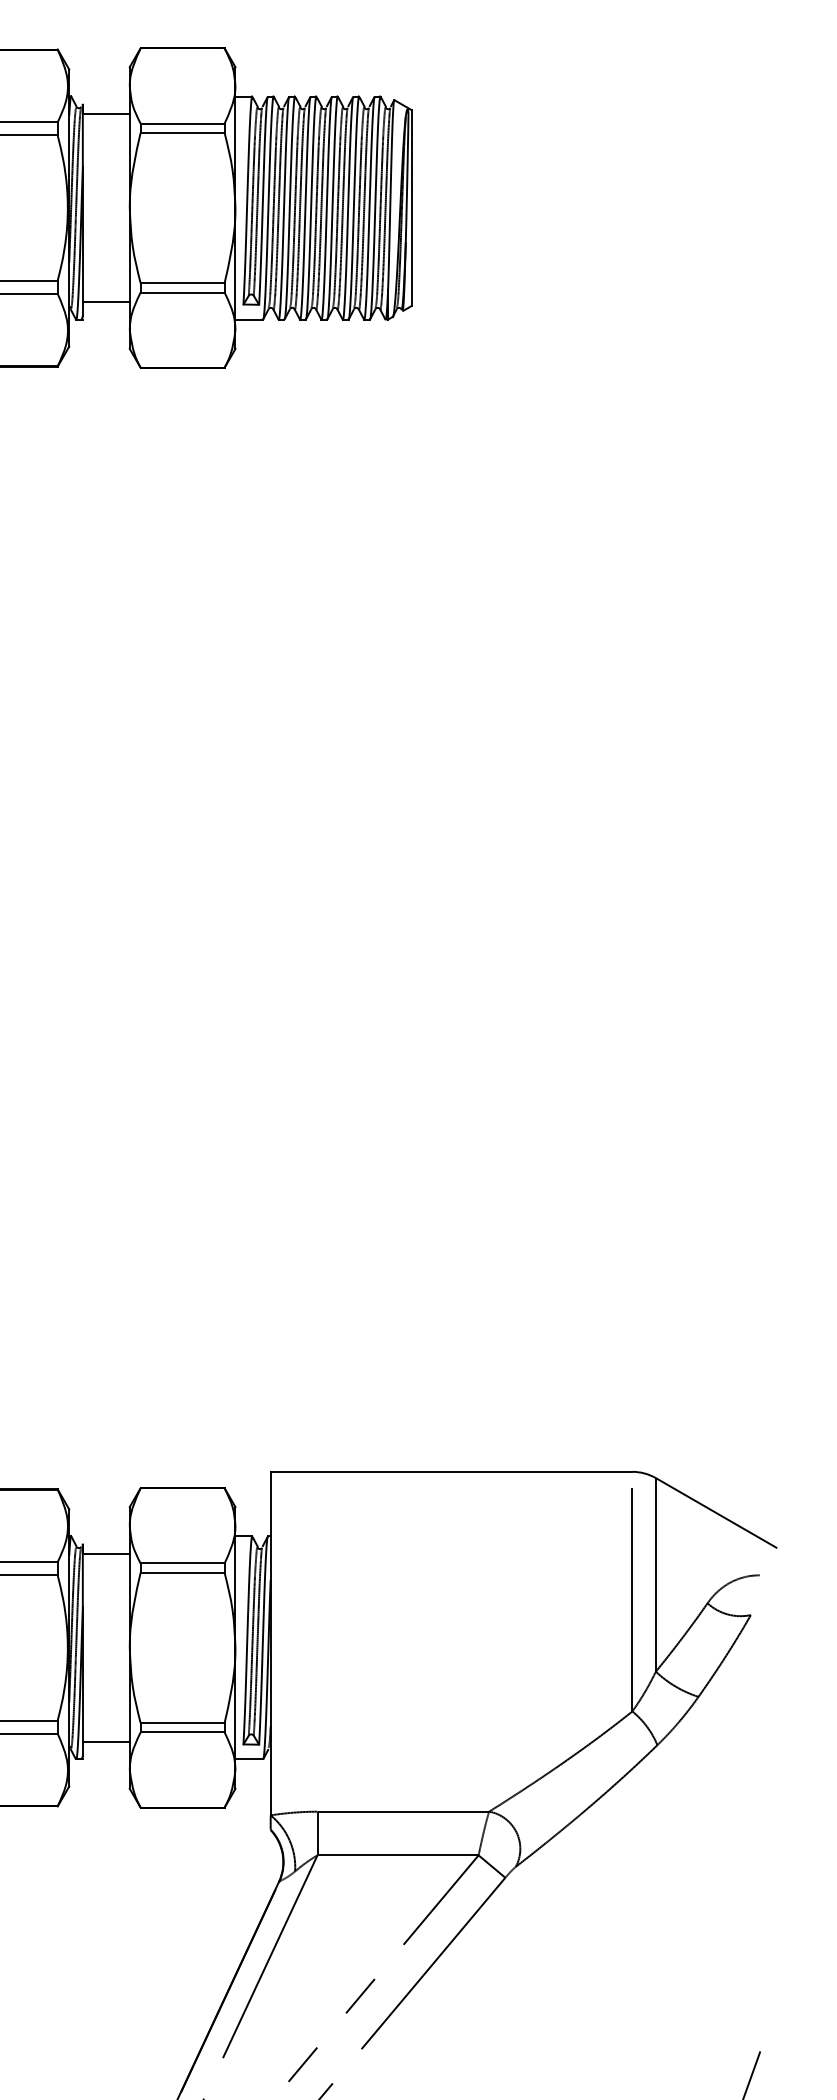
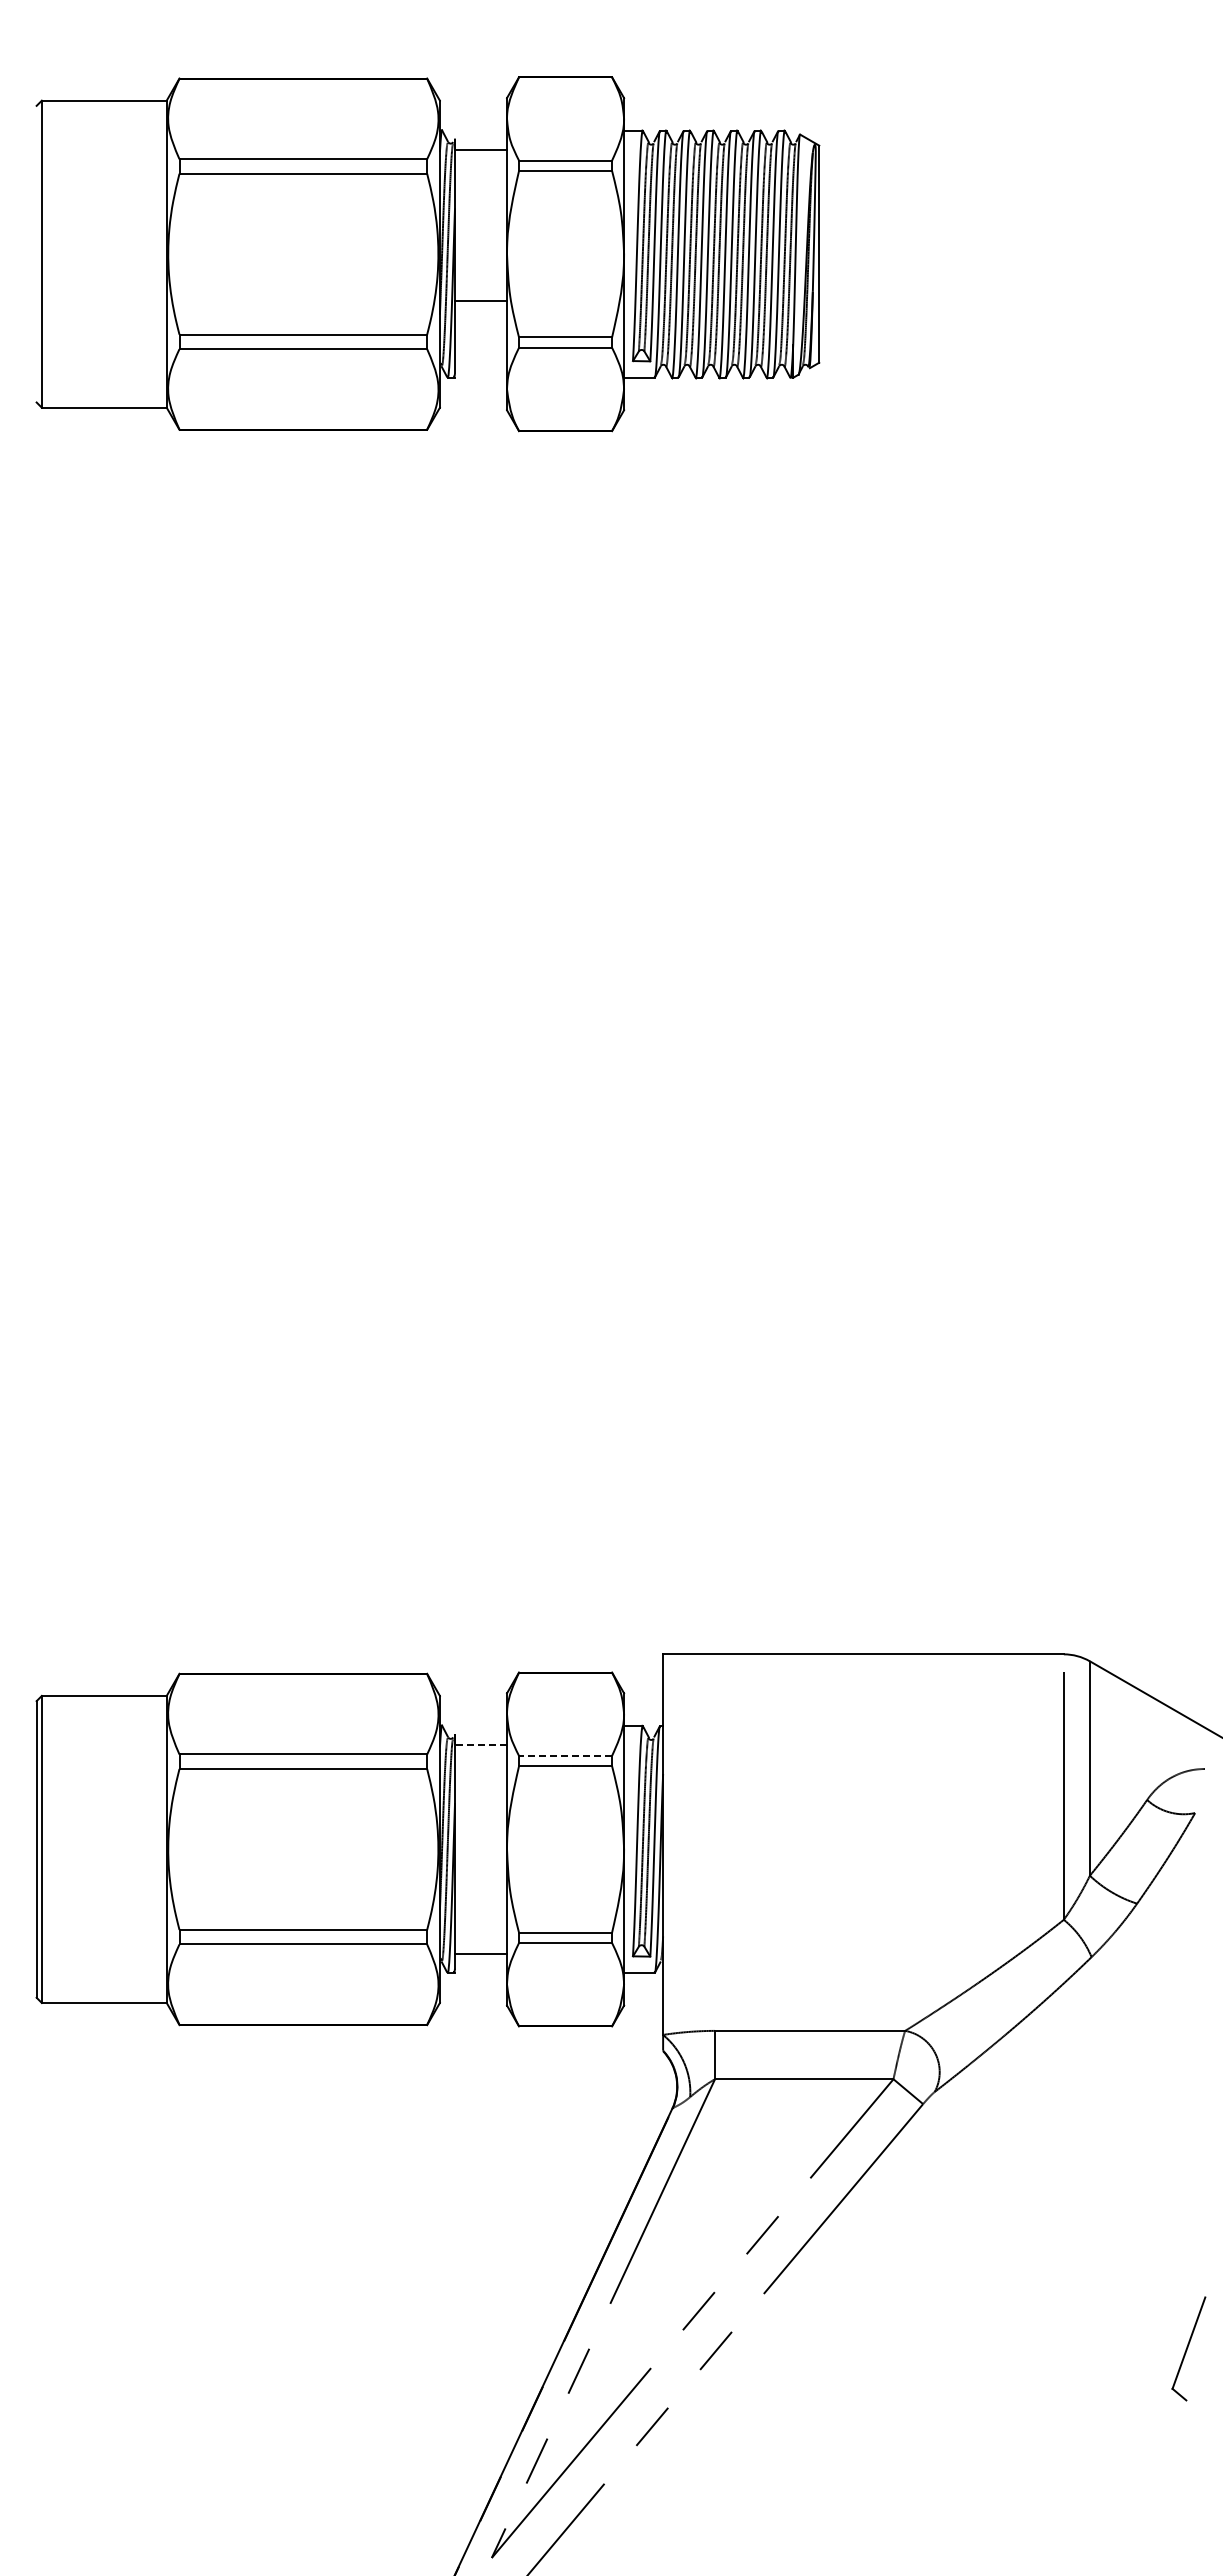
line: (105, 302) -> (480, 301), moved
line: (105, 1554) -> (480, 1745), solid -> dashed
line: (182, 1563) -> (565, 1755), solid -> dashed

